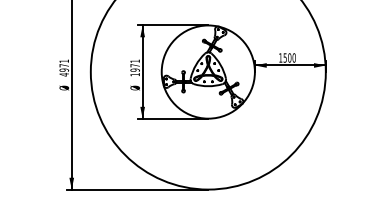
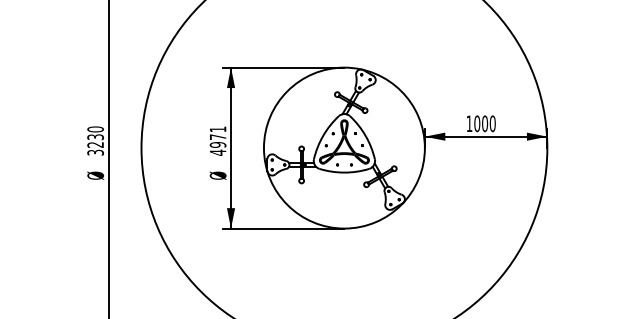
text: (284, 57) -> (475, 122), 1500 -> 1000
text: (64, 67) -> (96, 140), 4971 -> 3230
text: (134, 74) -> (216, 152), 1971 -> 4971

